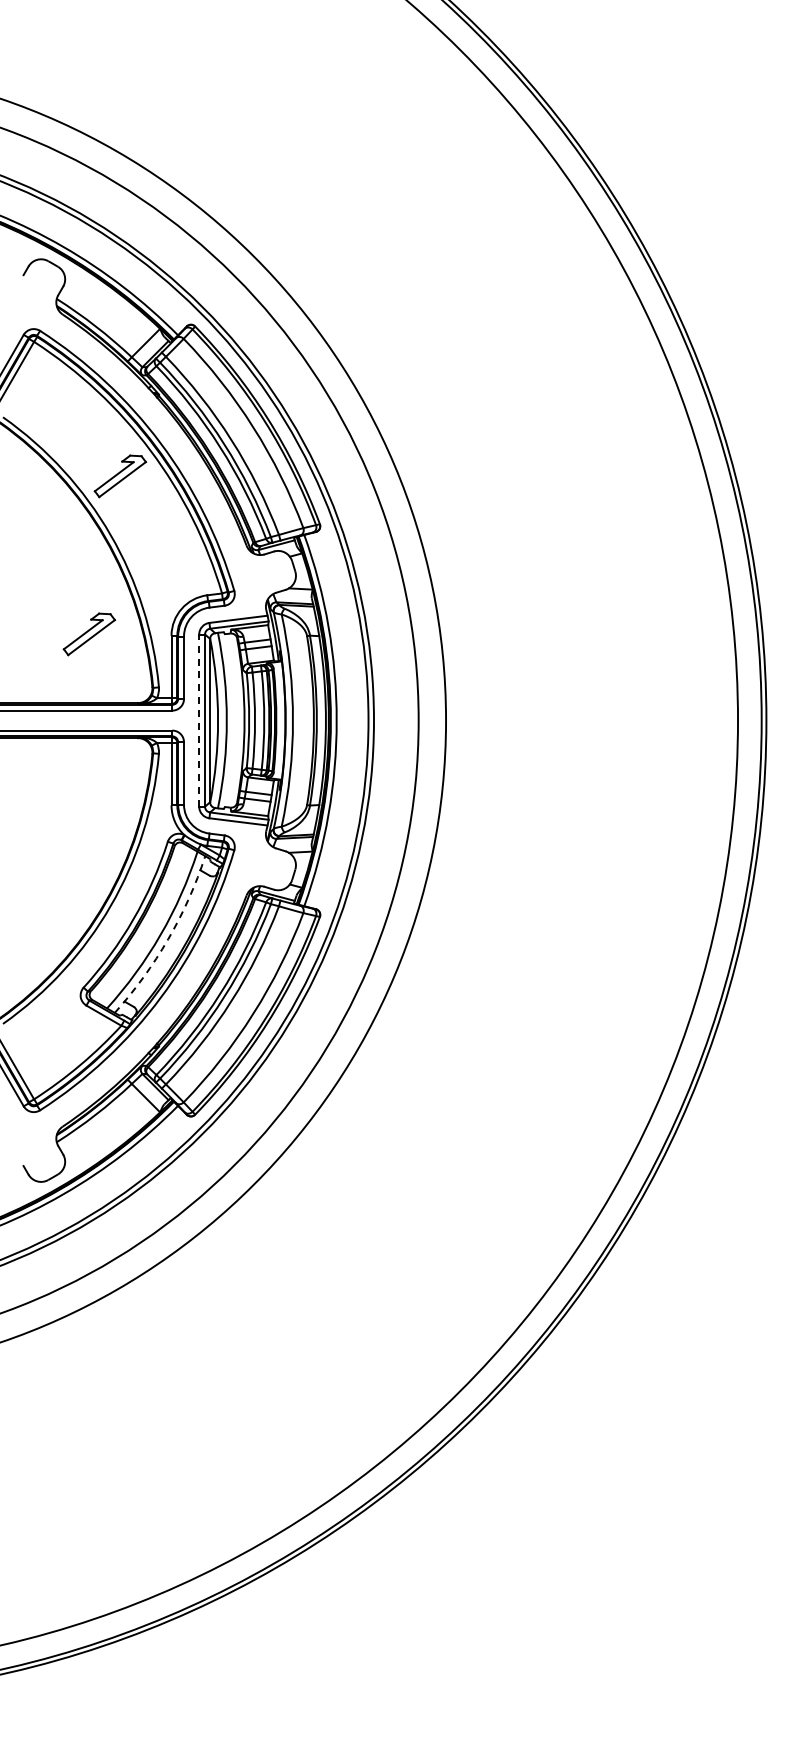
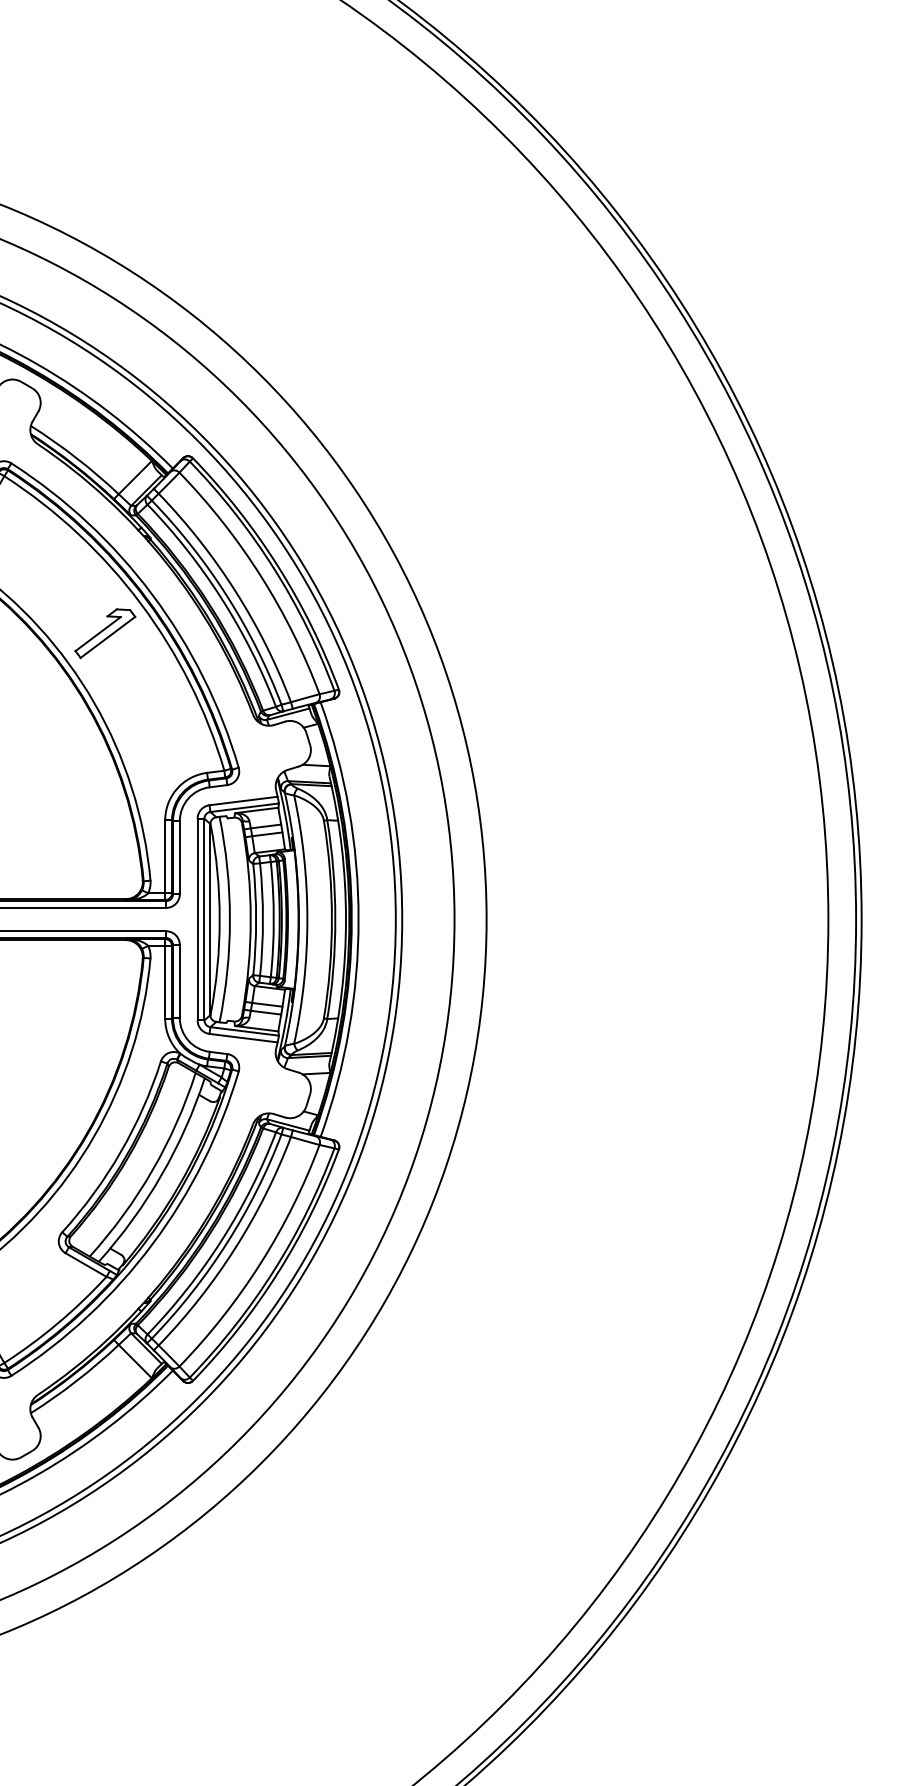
part: (89, 634) -> (69, 818), removed
line: (199, 720) -> (197, 919), dashed -> solid
arc: (168, 939) -> (161, 1175), dashed -> solid

